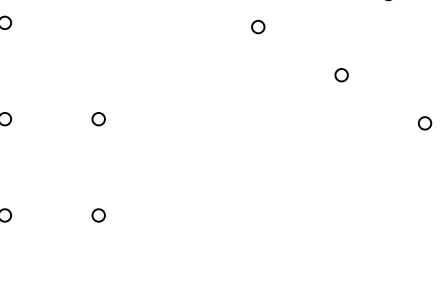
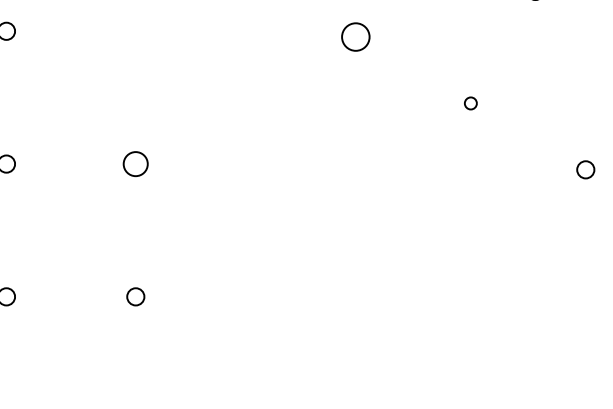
circle: (258, 26) -> (355, 36), size x1.6
circle: (341, 75) -> (470, 103), size x0.7
circle: (98, 118) -> (135, 163), size x1.4

